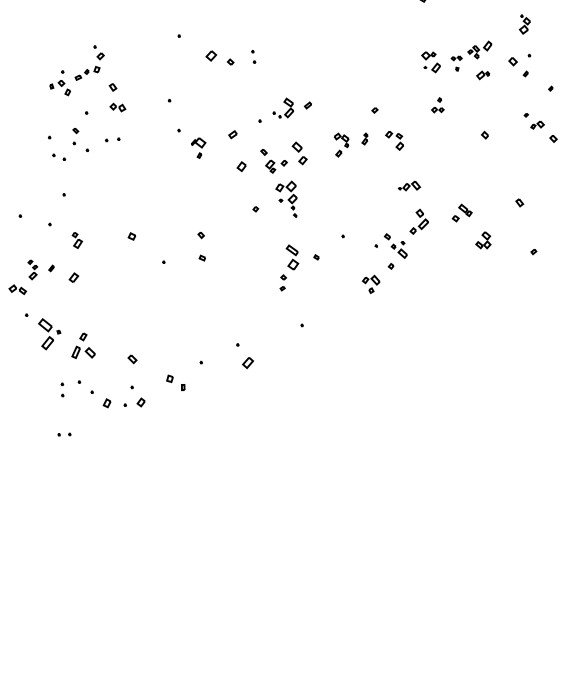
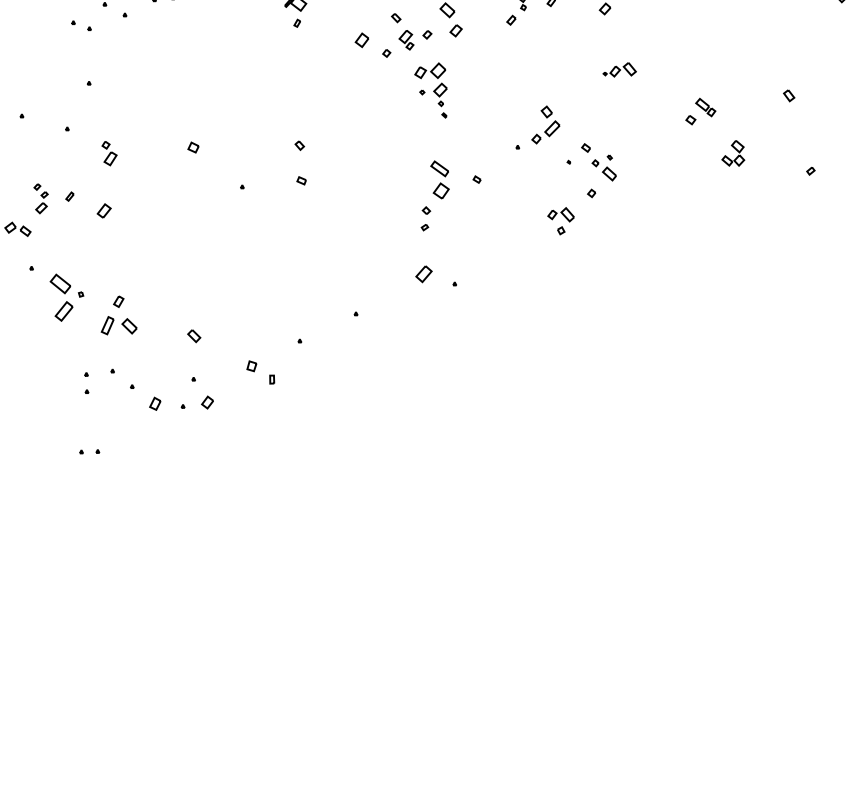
part: (255, 209) -> (386, 53), moved
part: (418, 221) -> (544, 124), moved
part: (247, 363) -> (423, 275), moved

